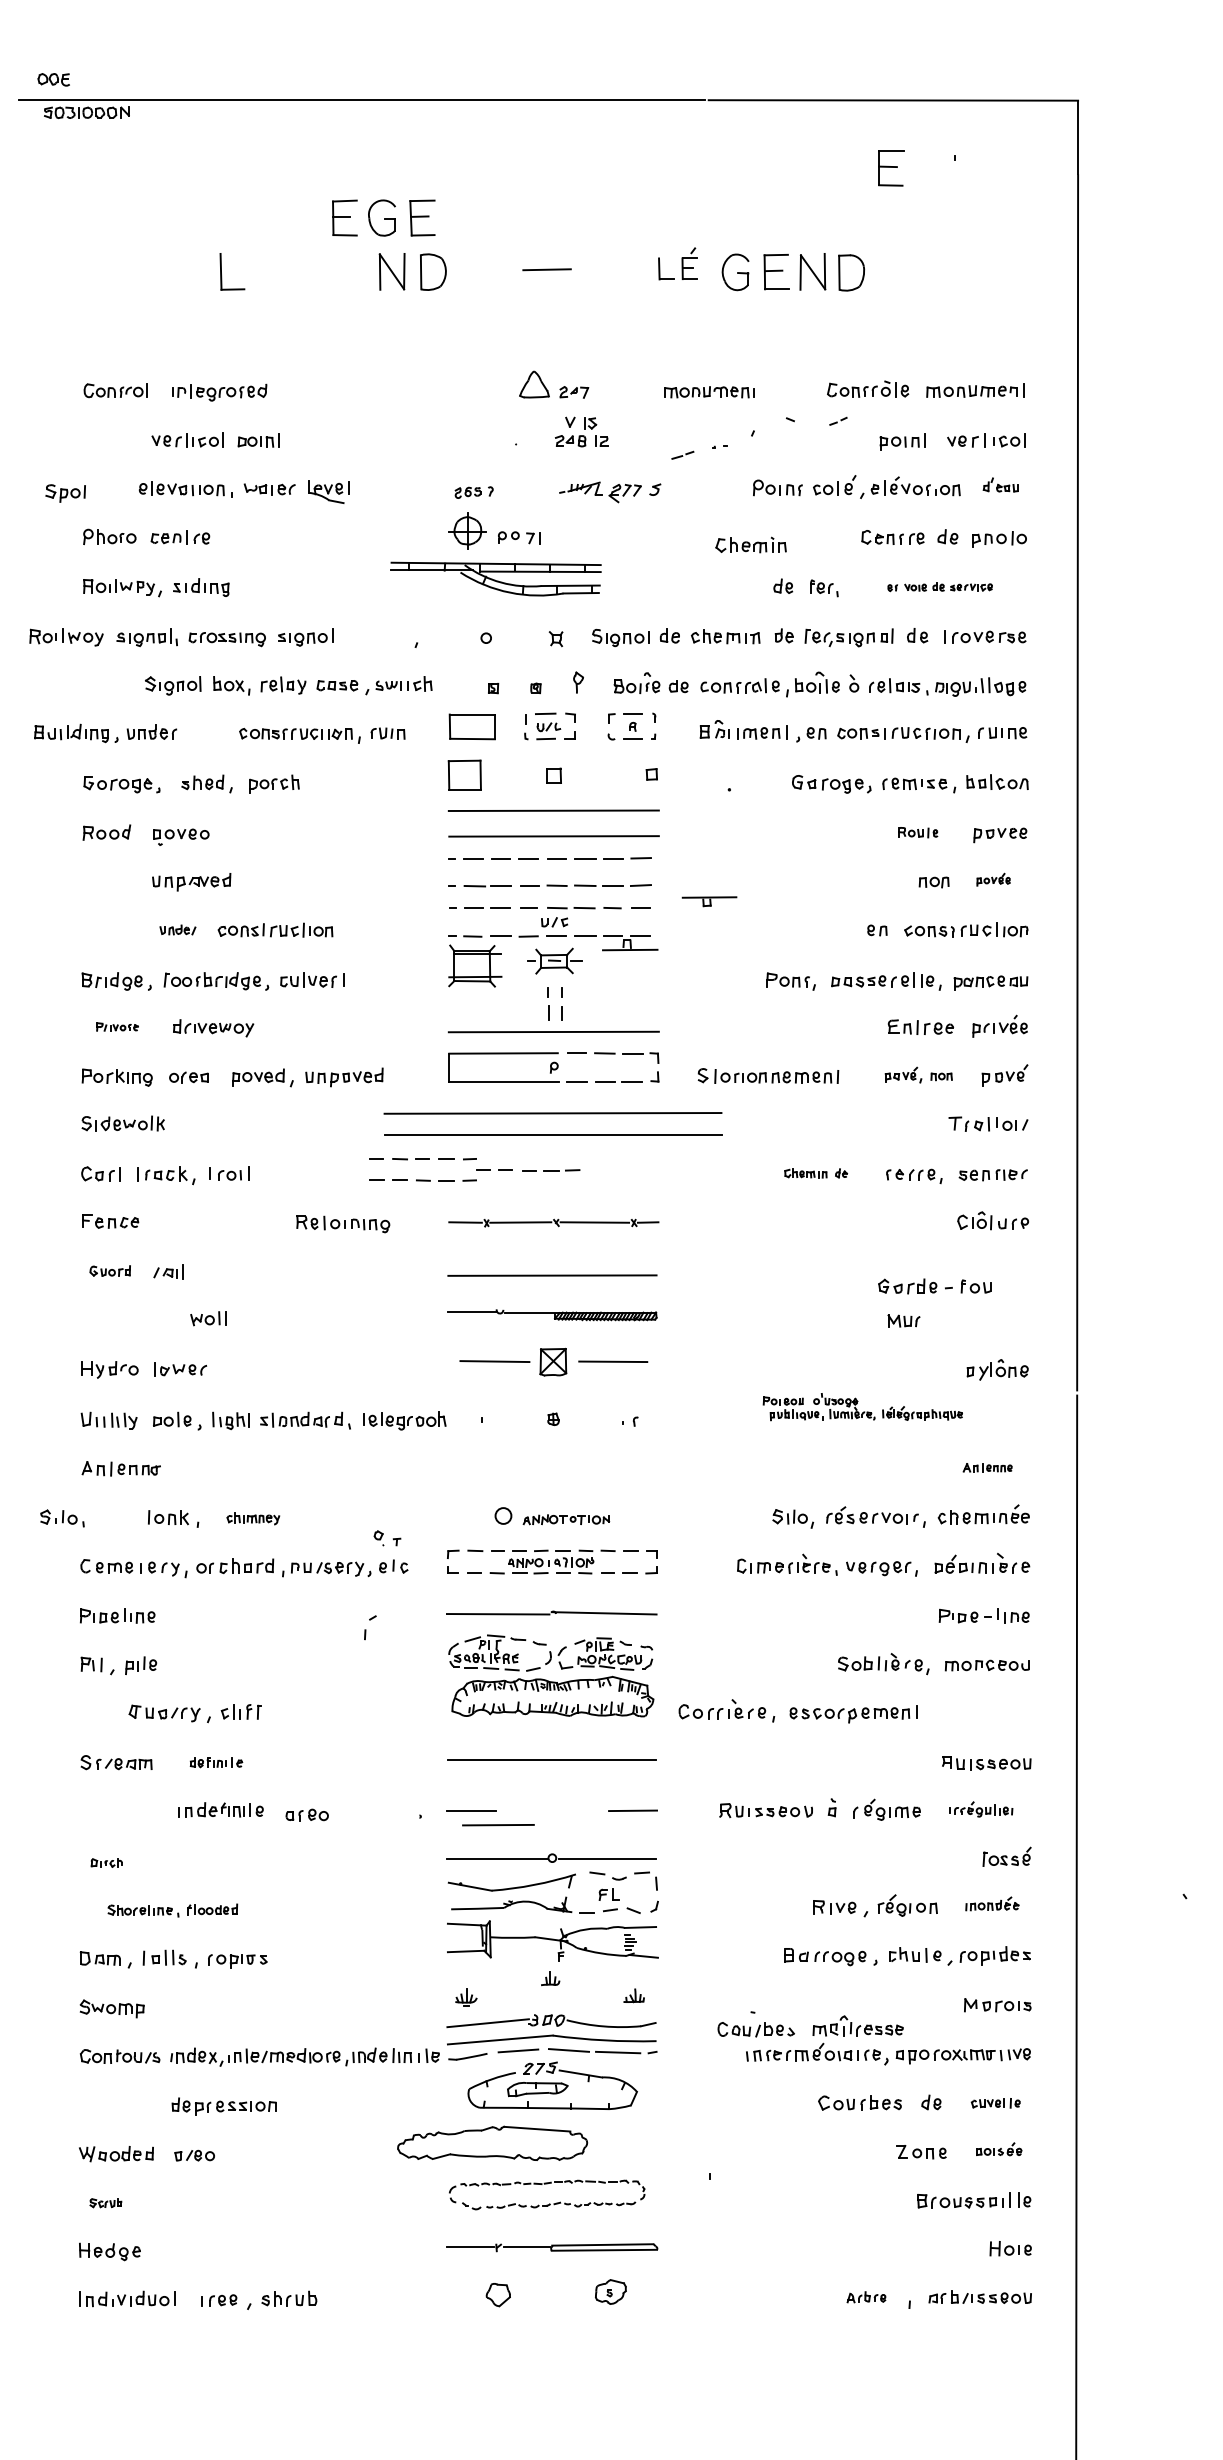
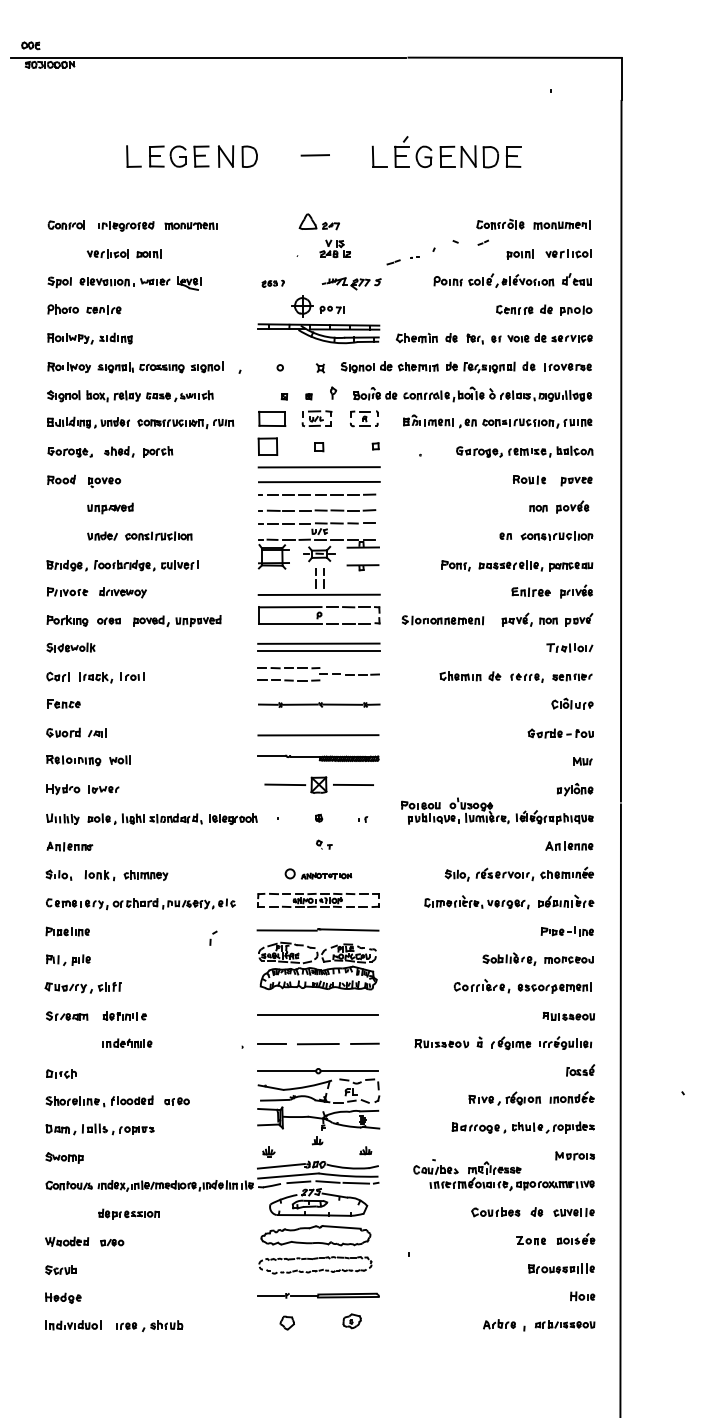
part: (890, 167) -> (513, 156), moved
part: (384, 217) -> (179, 156), moved
part: (677, 263) -> (390, 151), size x1.67
part: (708, 391) -> (190, 225), moved
part: (1000, 485) -> (576, 279), size x1.43
part: (65, 493) -> (59, 282), moved
part: (750, 544) -> (416, 337), moved
part: (495, 554) -> (318, 319), moved
part: (939, 587) -> (541, 338), size x1.67
part: (181, 637) -> (135, 367), moved
part: (288, 686) -> (130, 396), moved
part: (105, 733) -> (88, 422), moved
part: (916, 831) -> (528, 479), size x1.43
part: (993, 878) -> (572, 506), size x1.67
part: (708, 901) -> (362, 567), moved
part: (177, 929) -> (102, 535), size x1.43
part: (117, 1026) -> (67, 591), size x1.67
part: (918, 1074) -> (529, 619), size x1.43
part: (552, 1121) -> (318, 646), size x0.62
part: (474, 1170) -> (318, 674), moved
part: (816, 1173) -> (470, 676), size x1.67
part: (342, 1223) -> (73, 760), moved
part: (110, 1270) -> (63, 732), size x1.43
part: (934, 1286) -> (560, 733), moved
part: (902, 1321) -> (582, 761), moved
part: (863, 1406) -> (497, 810), size x1.67
part: (987, 1466) -> (569, 845), size x1.67
part: (61, 1517) -> (58, 874), moved
part: (252, 1518) -> (145, 875), size x1.43
part: (387, 1537) -> (324, 844), moved
part: (797, 1711) -> (522, 986), moved
part: (193, 1713) -> (82, 987), moved
part: (216, 1761) -> (124, 1015), size x1.43
part: (980, 1808) -> (565, 1042), size x1.43
part: (306, 1815) -> (176, 1101), moved
line: (498, 1825) -> (318, 1044), moved
part: (106, 1862) -> (61, 1073), size x1.67
part: (991, 1903) -> (571, 1097), size x1.43
part: (172, 1910) -> (99, 1101), size x1.43
part: (994, 2103) -> (573, 1212), size x1.43
part: (491, 2143) -> (315, 1235), moved
part: (998, 2148) -> (575, 1238), size x1.43
part: (105, 2202) -> (60, 1269), size x1.67
part: (866, 2297) -> (499, 1324), size x1.43

